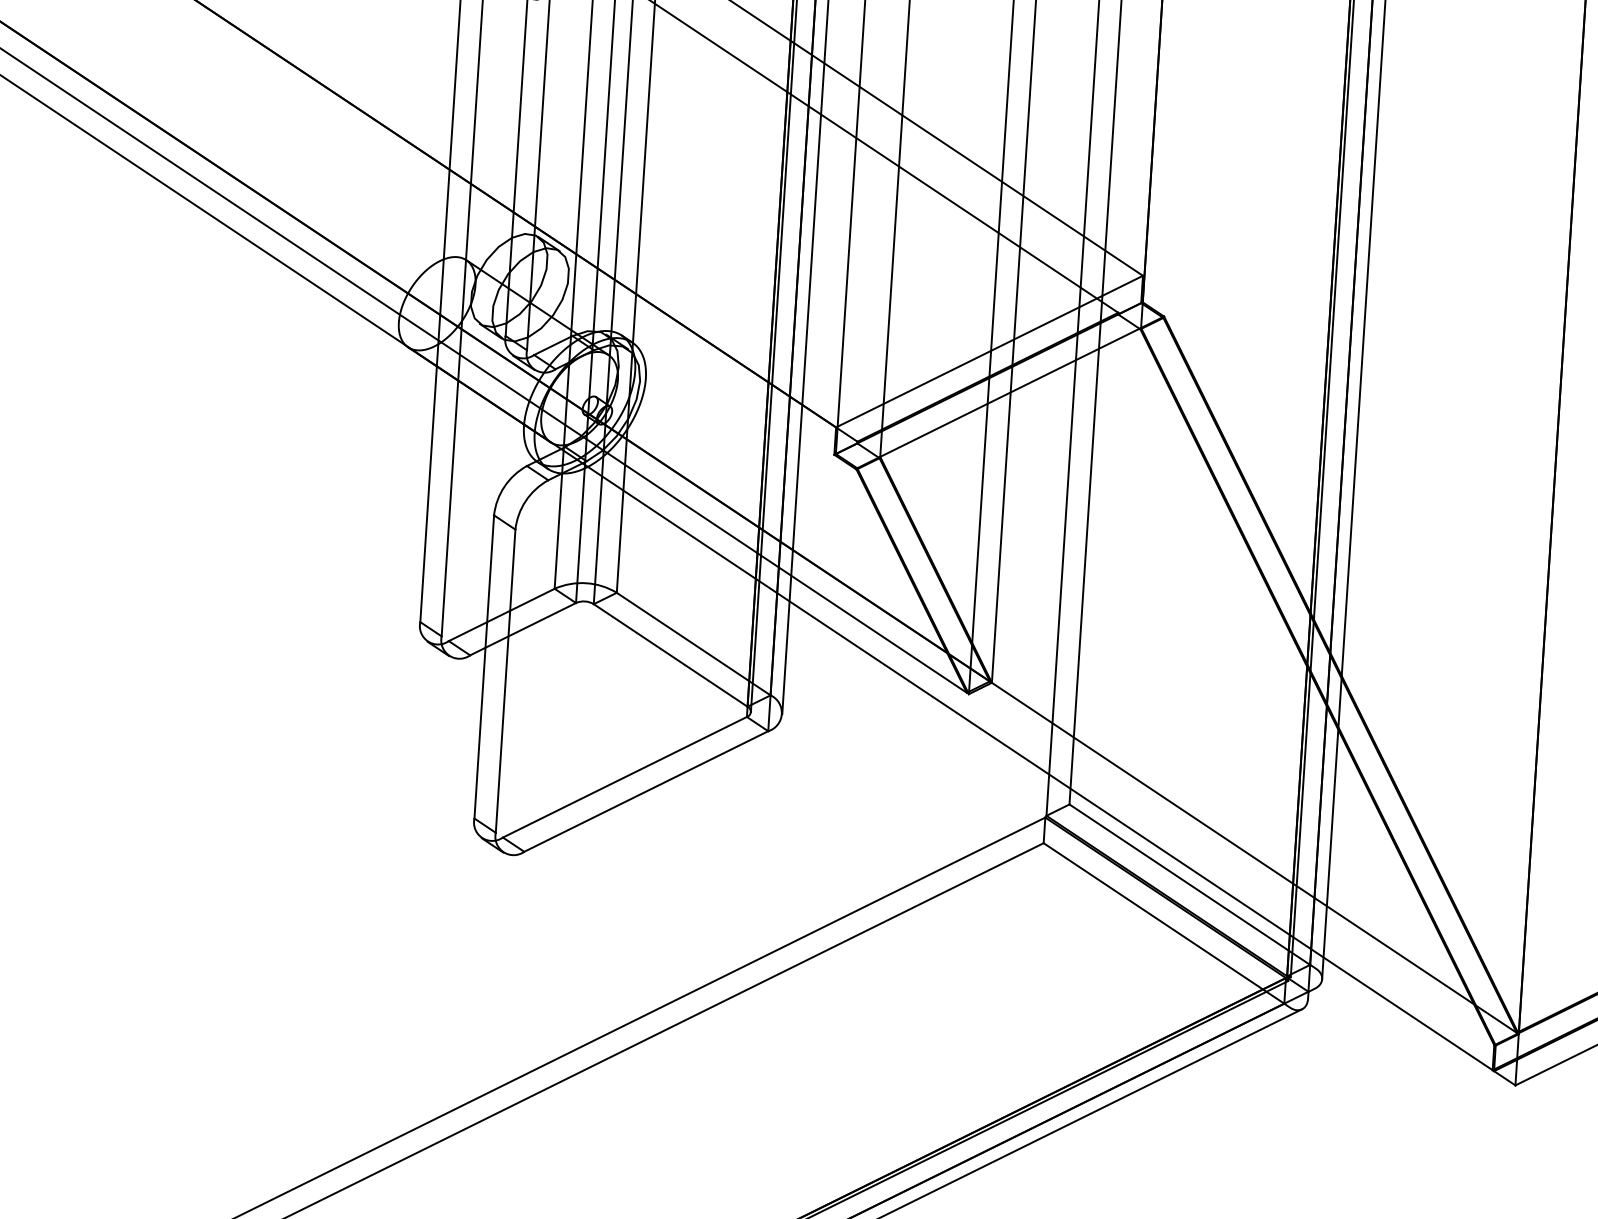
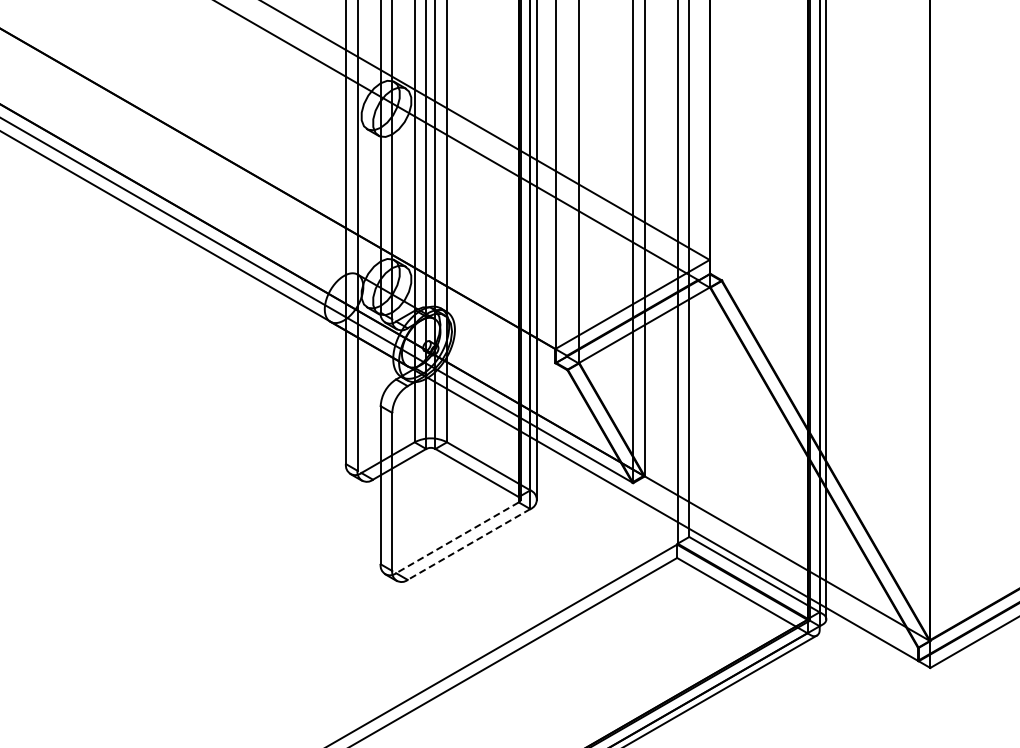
line: (625, 776) -> (457, 537), solid -> dashed
line: (647, 791) -> (469, 544), solid -> dashed

